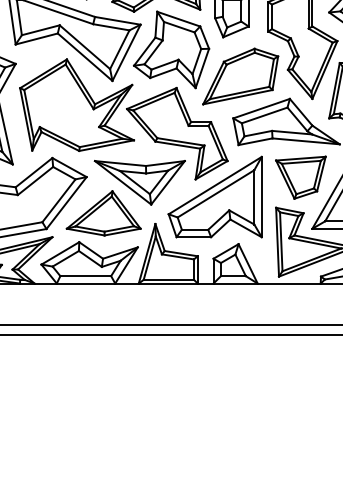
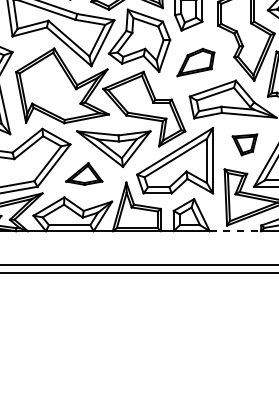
part: (240, 76) -> (195, 62), size x0.6
part: (300, 177) -> (244, 144), size x0.6
part: (103, 213) -> (84, 174), size x0.6
line: (289, 283) -> (235, 231), solid -> dashed

